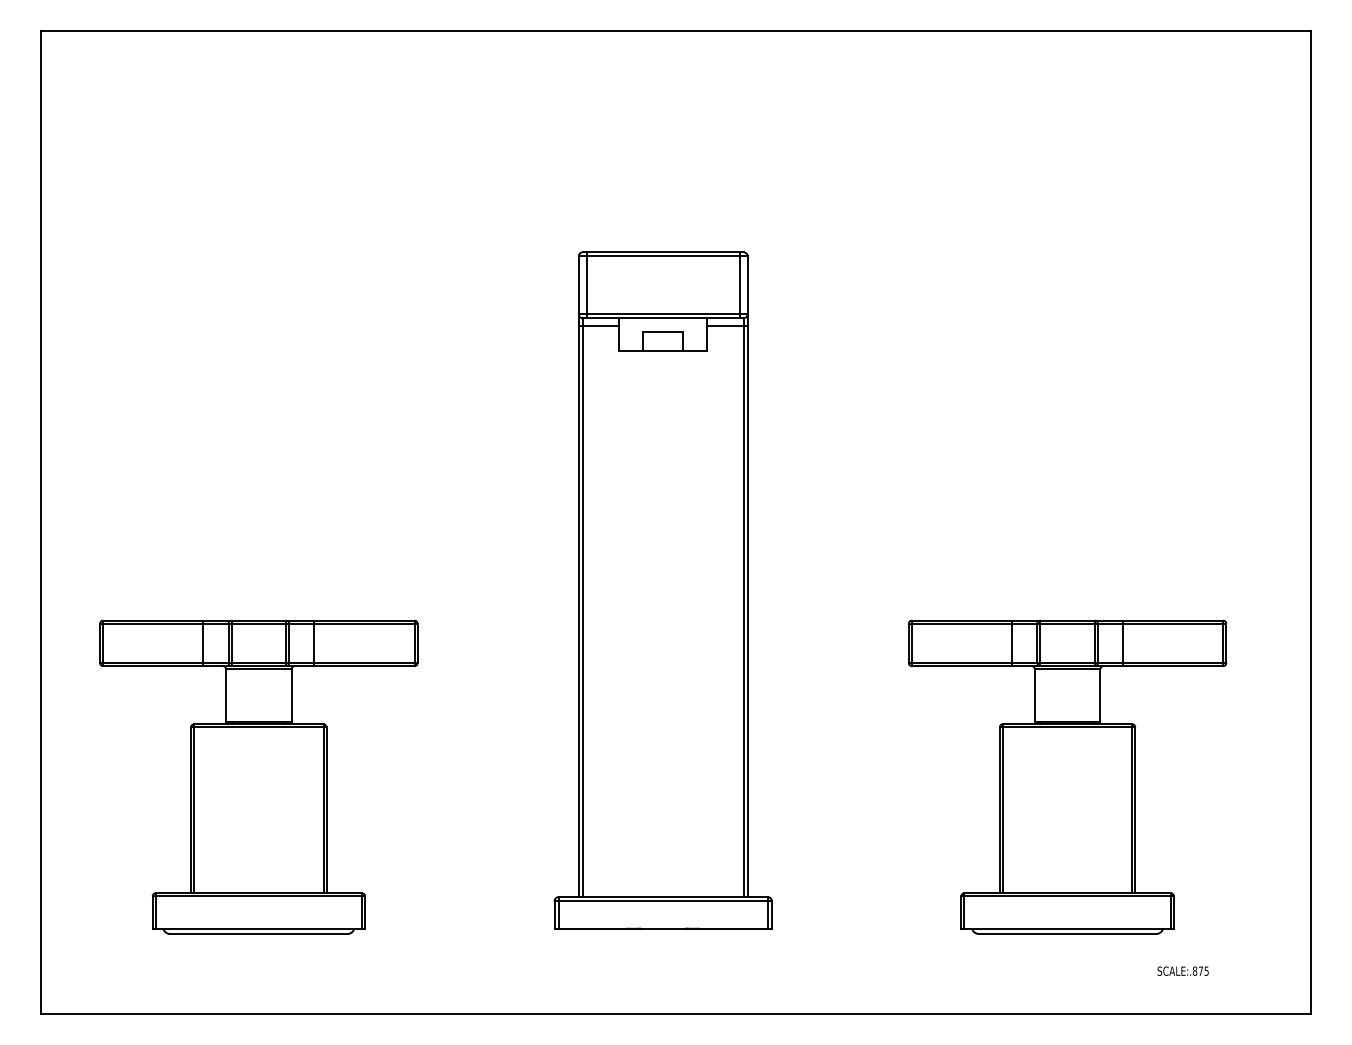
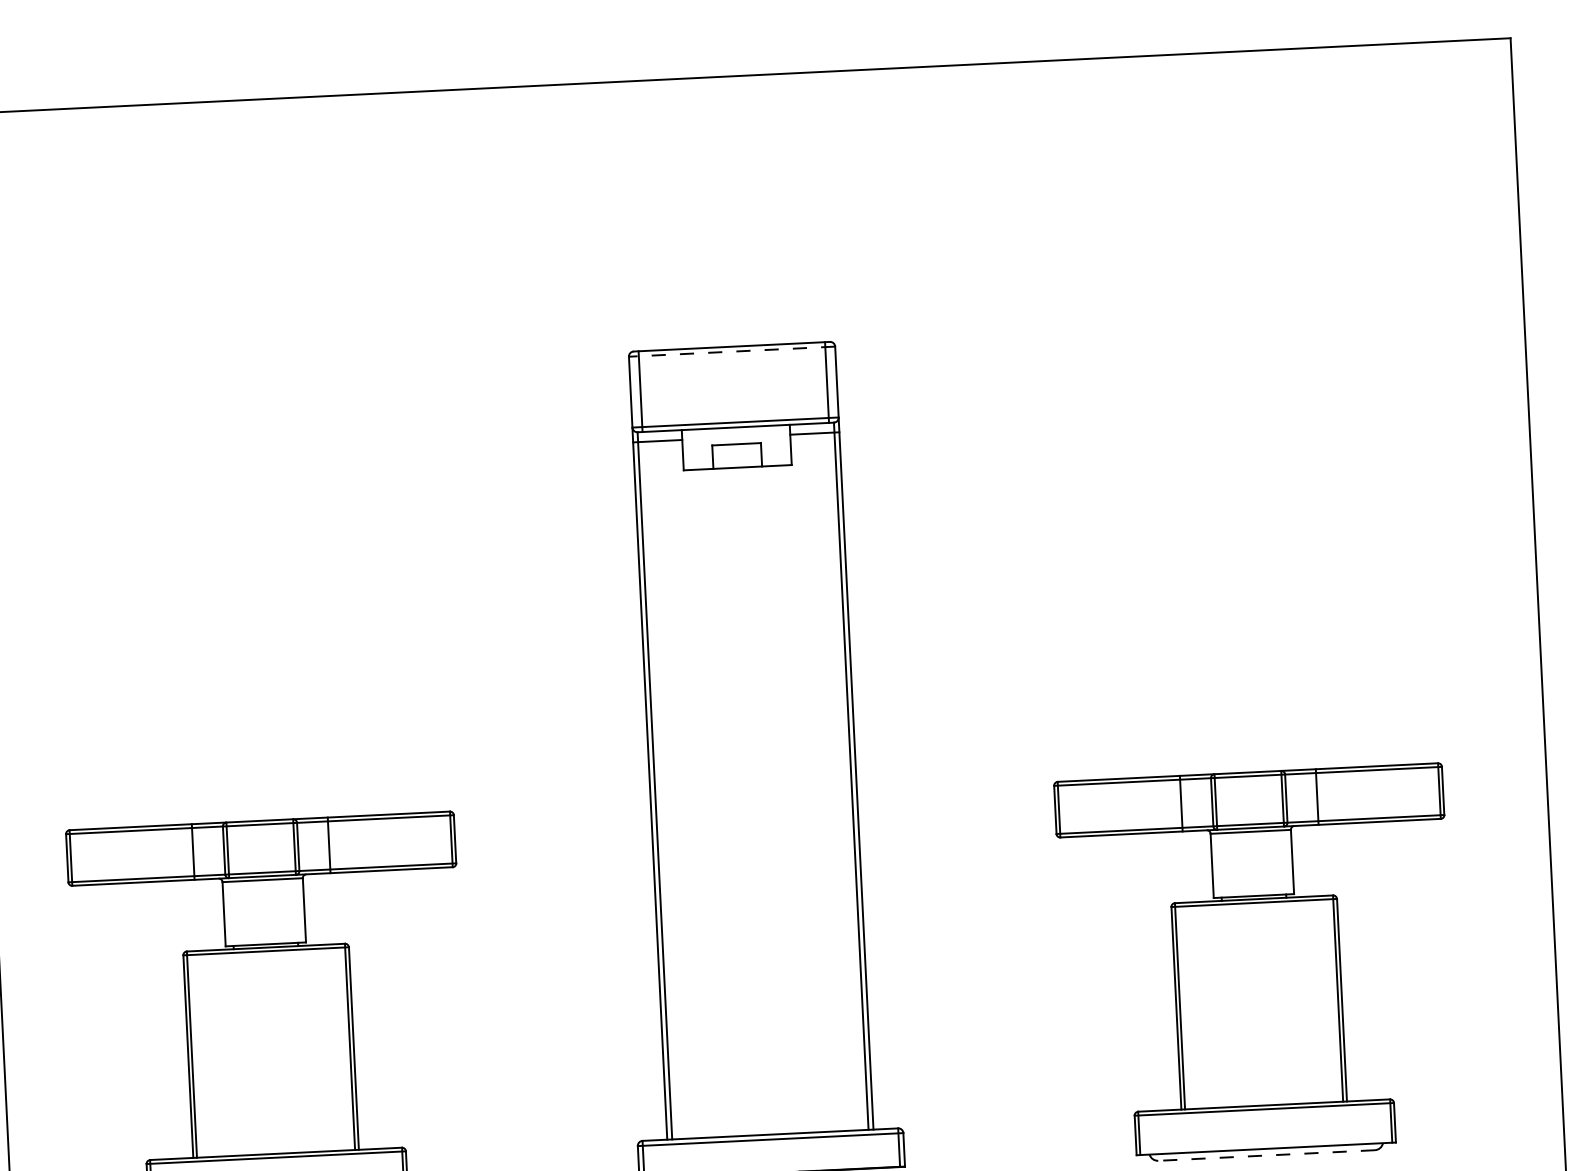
line: (662, 256) -> (731, 351), solid -> dashed
line: (1067, 934) -> (1266, 1156), solid -> dashed

